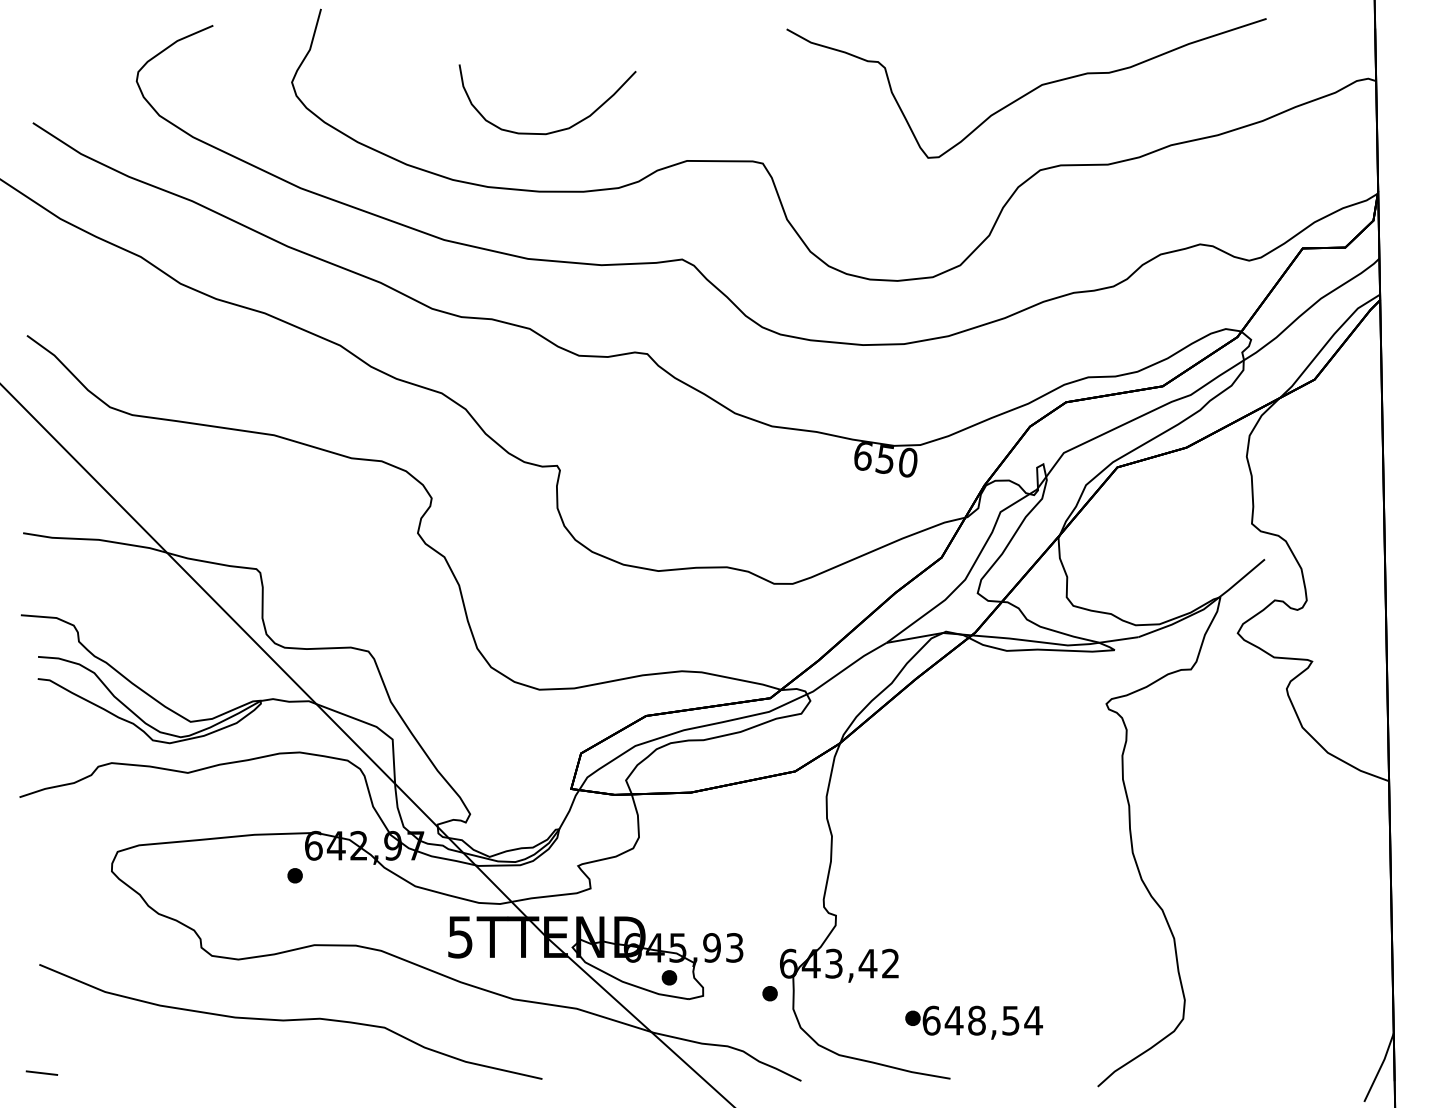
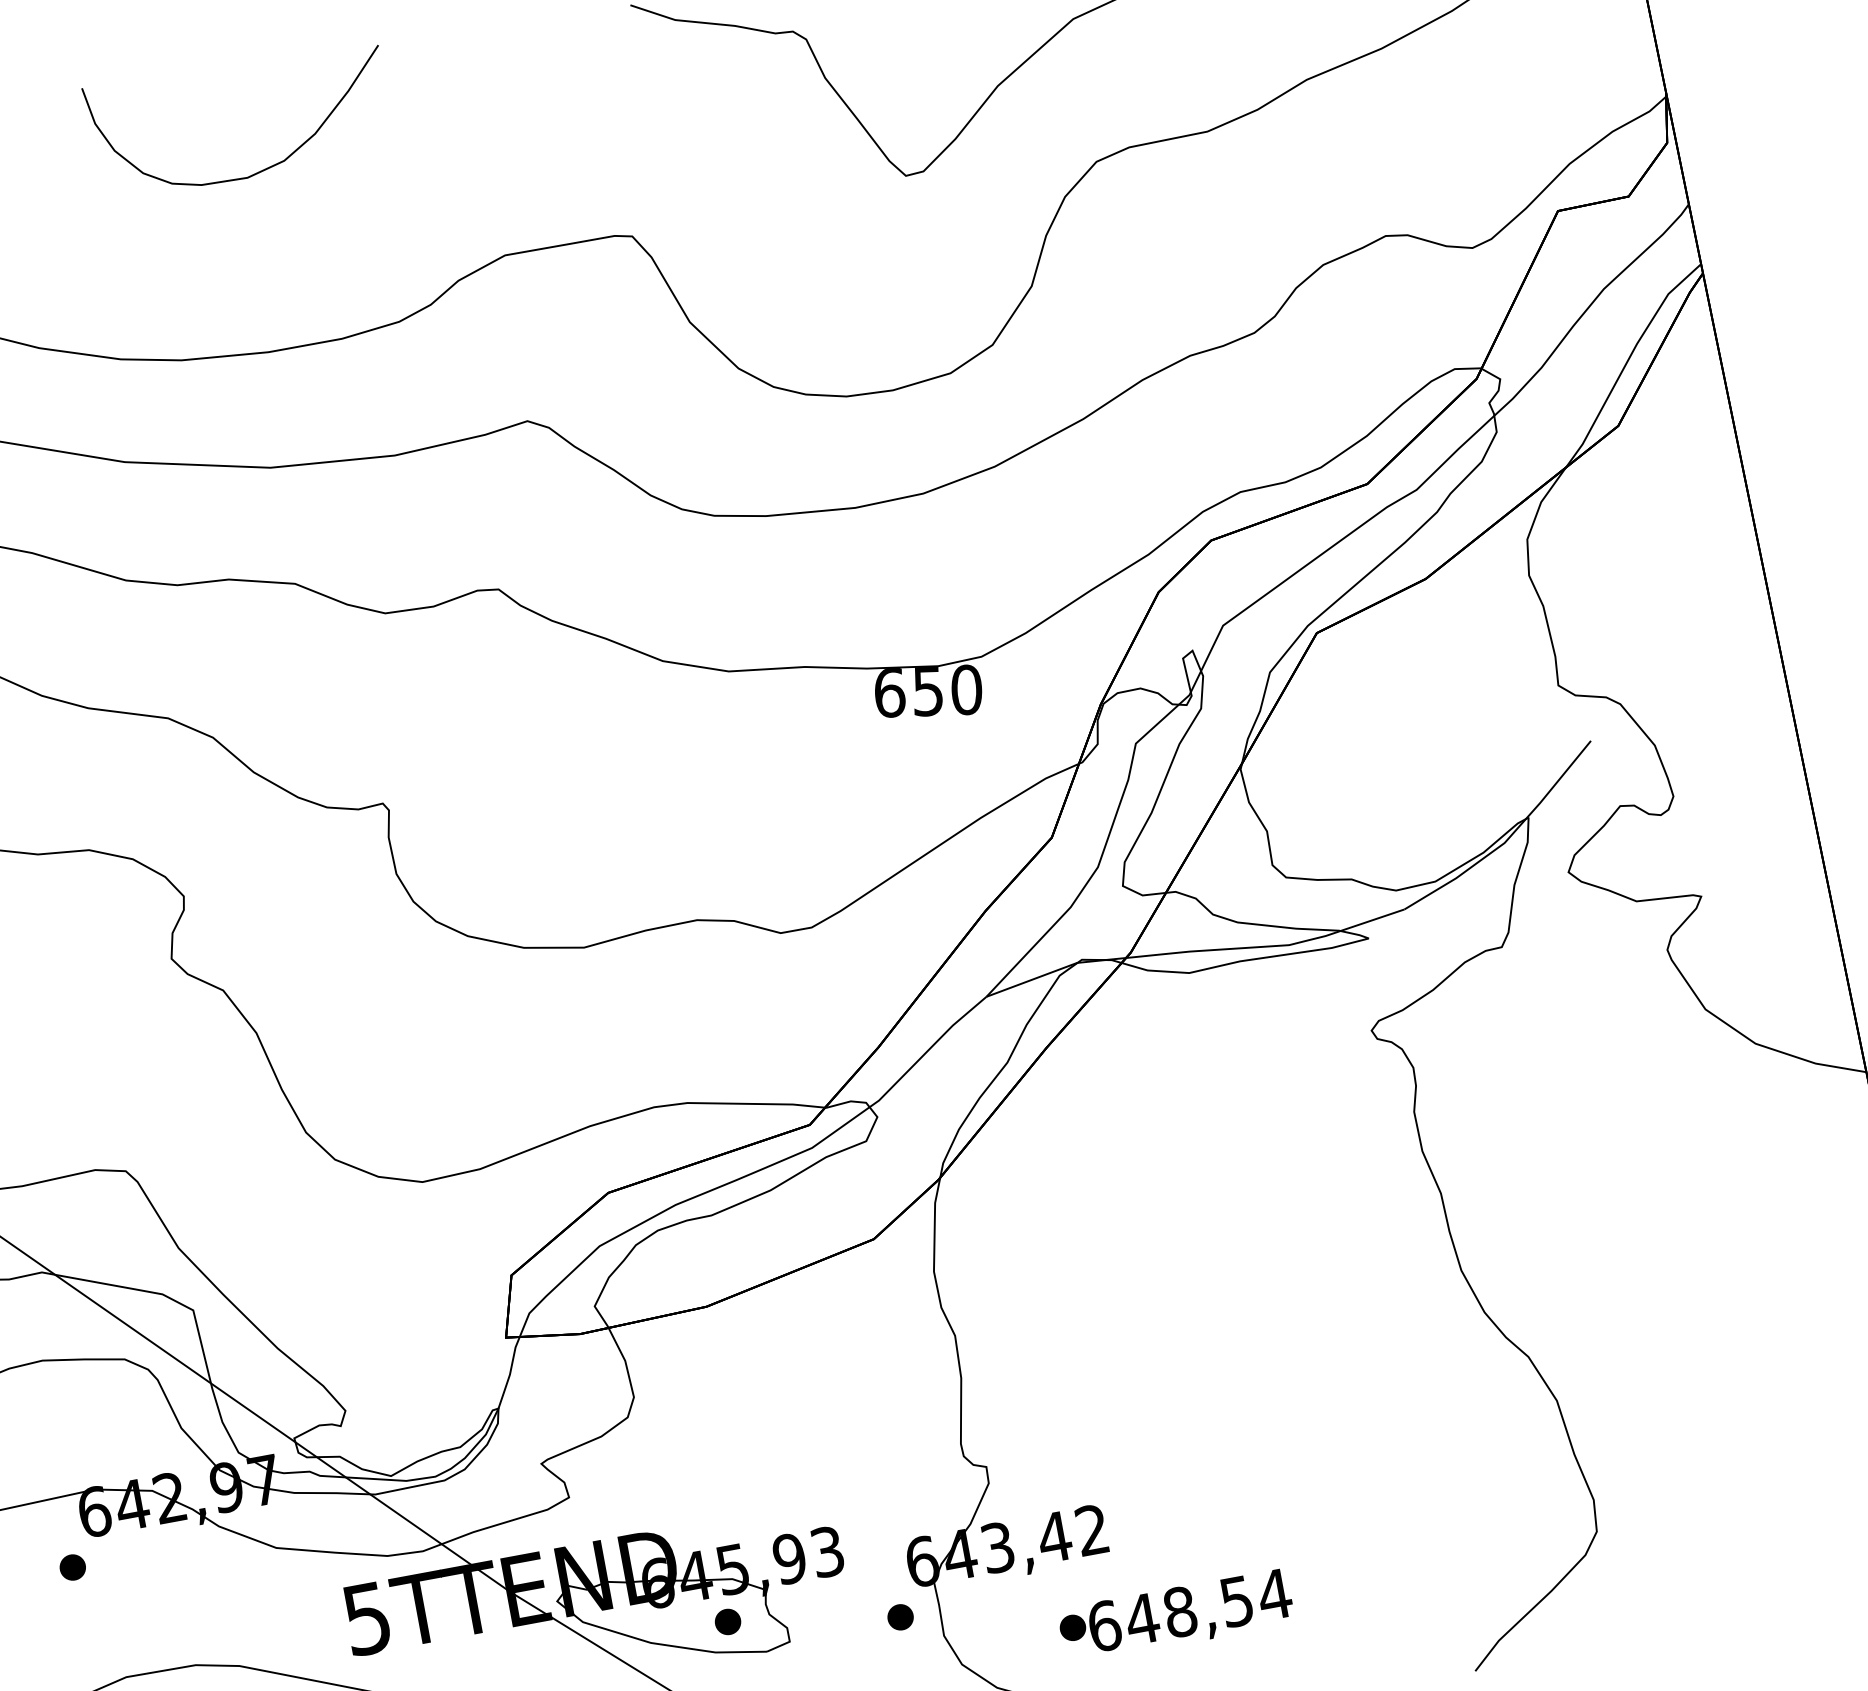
curve: (555, 130) -> (262, 168), moved
text: (973, 1022) -> (1175, 1616), moved

